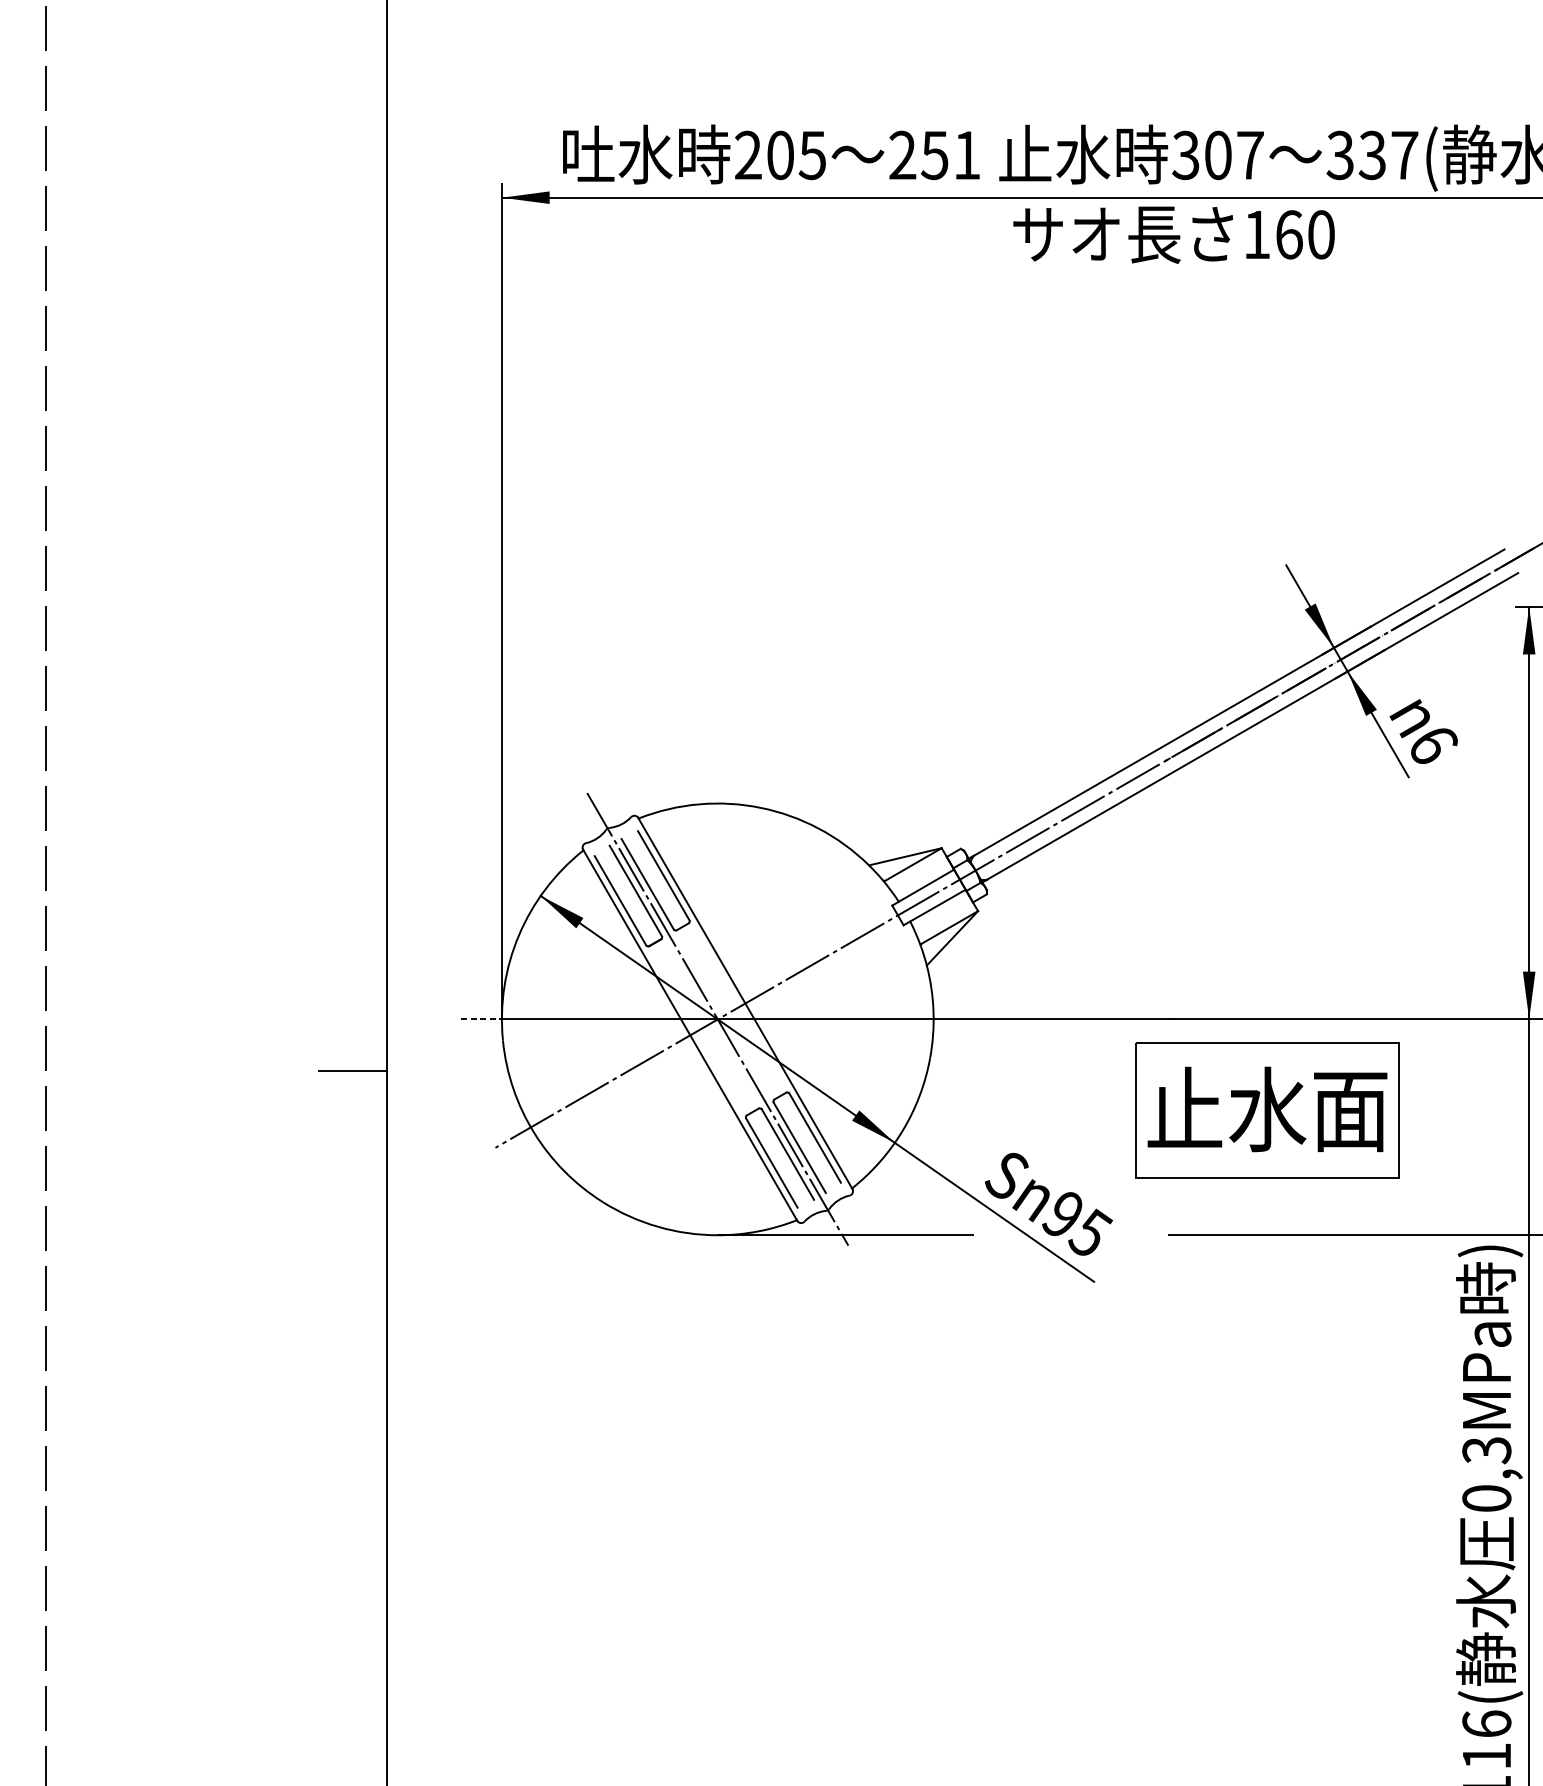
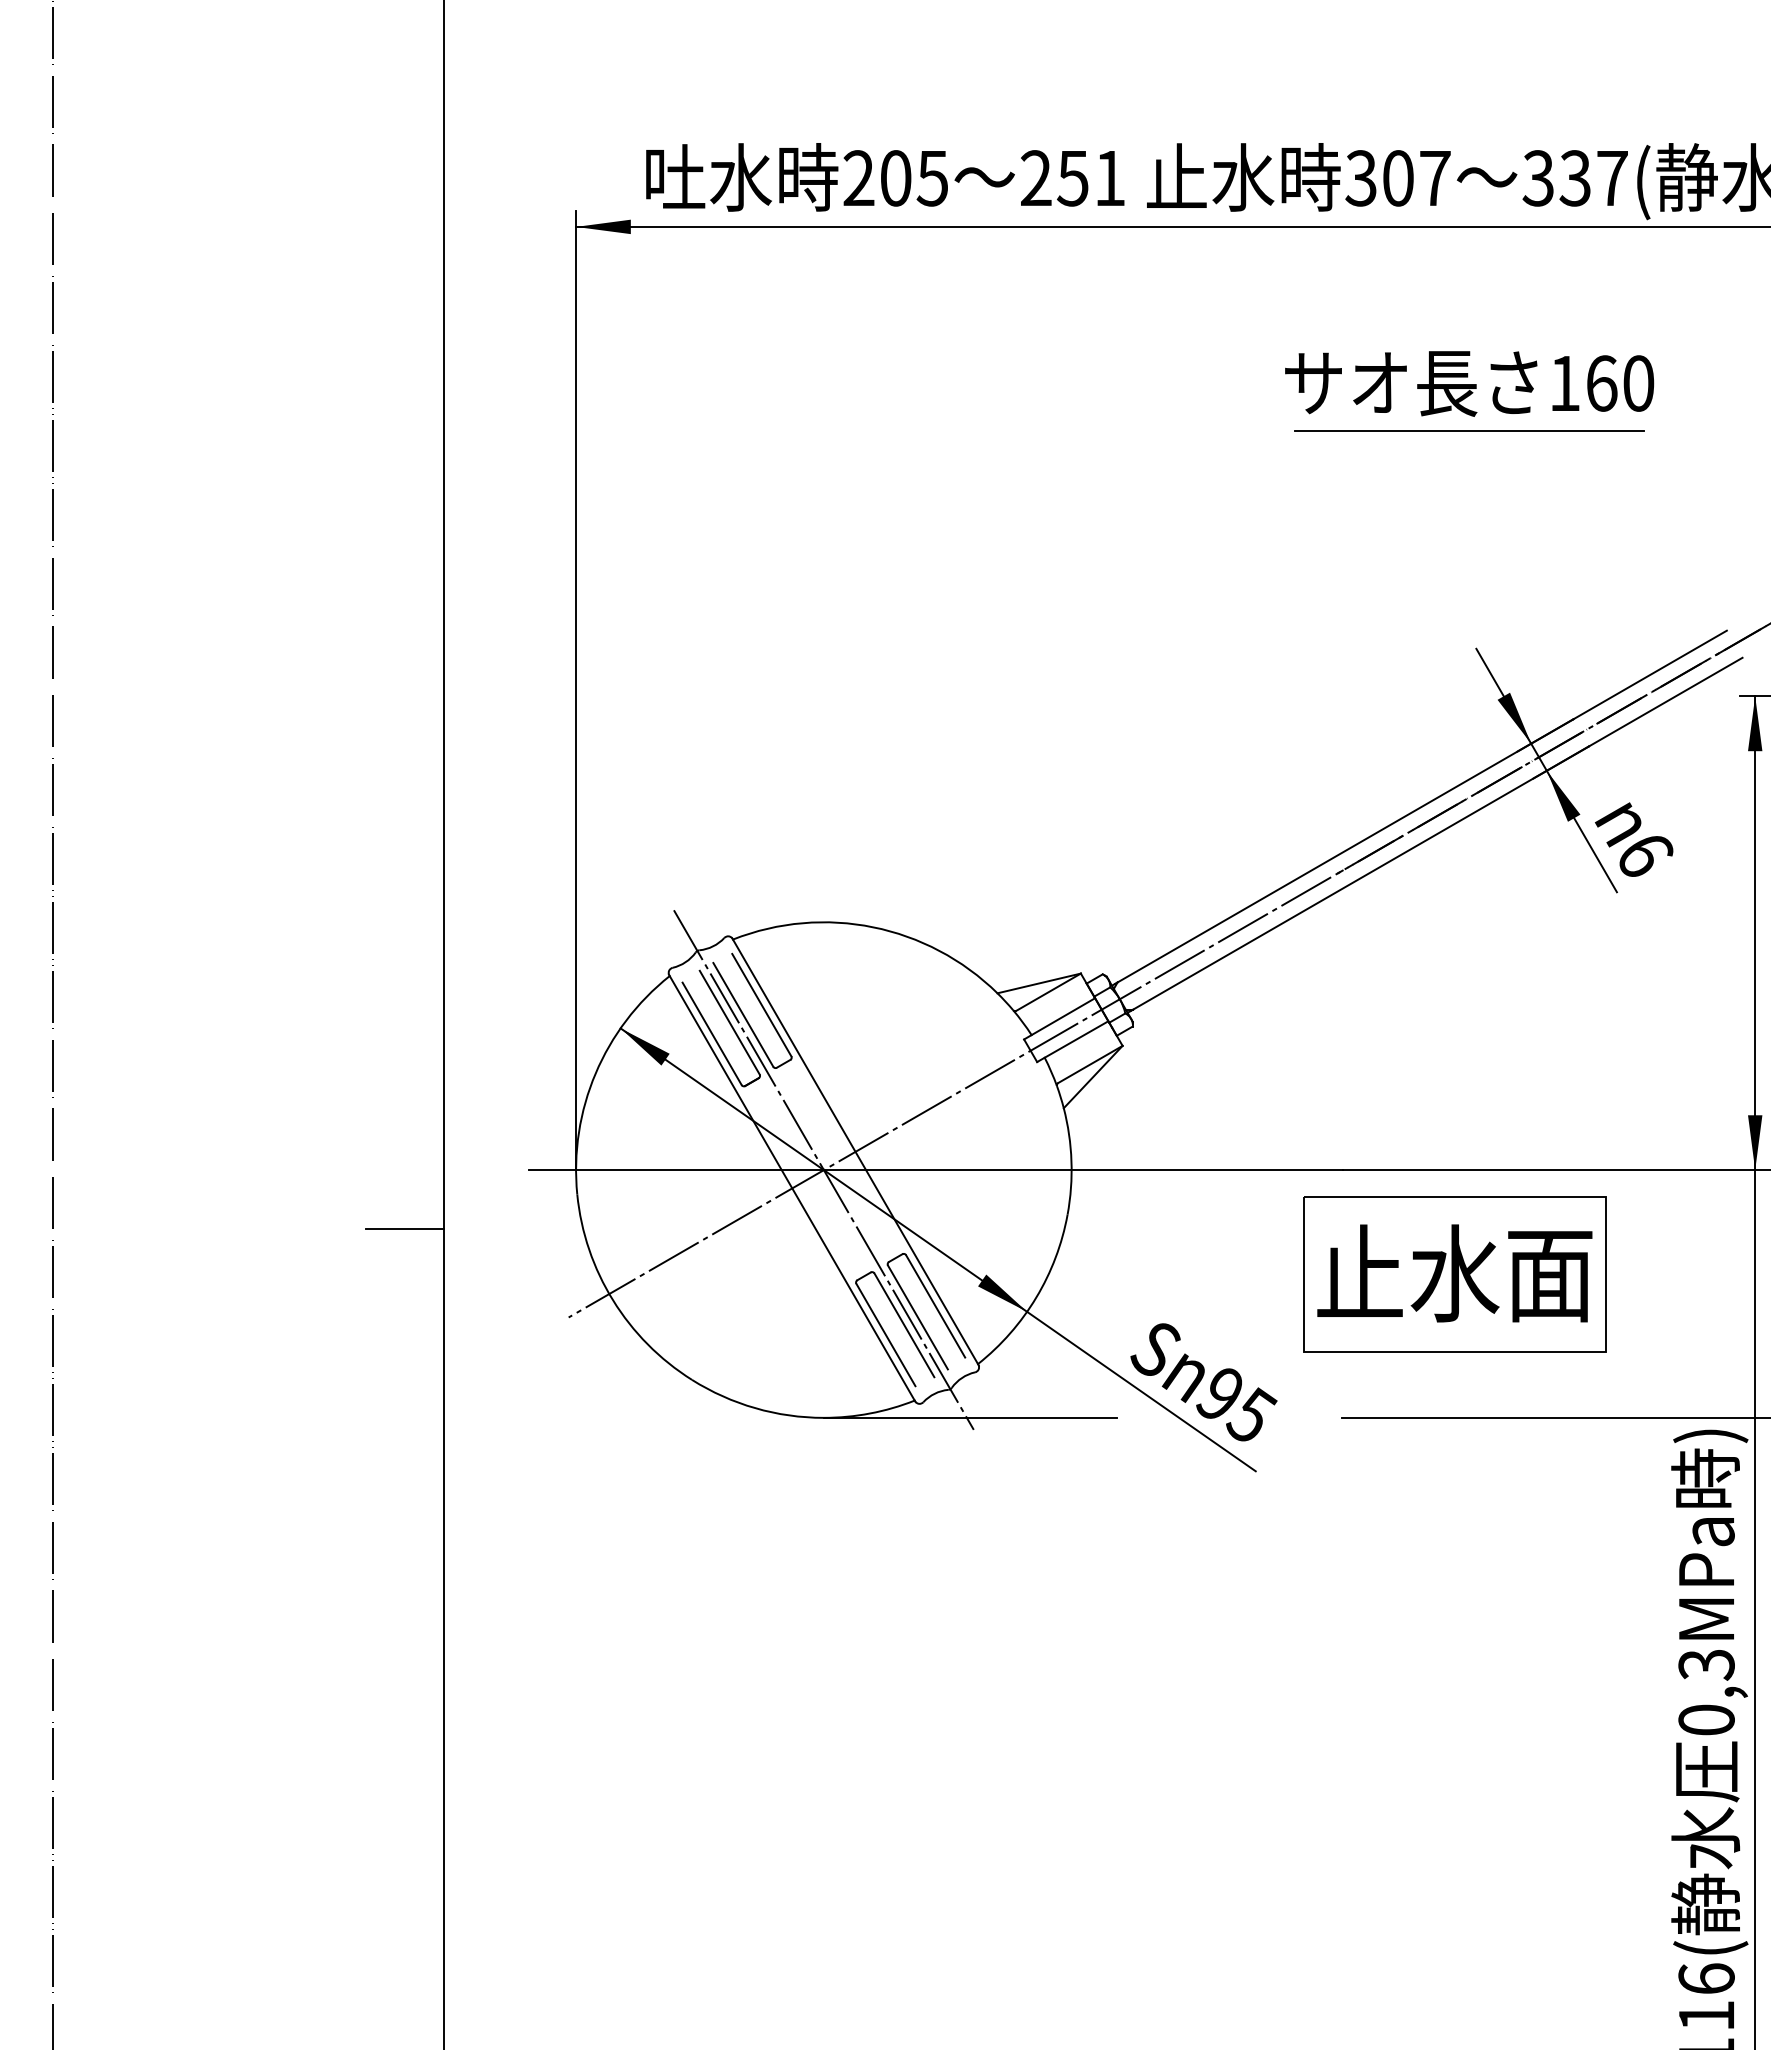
text: (1173, 234) -> (1469, 383), moved
line: (1280, 375) -> (1469, 430), added
line: (482, 1019) -> (553, 1170), dashed -> solid

